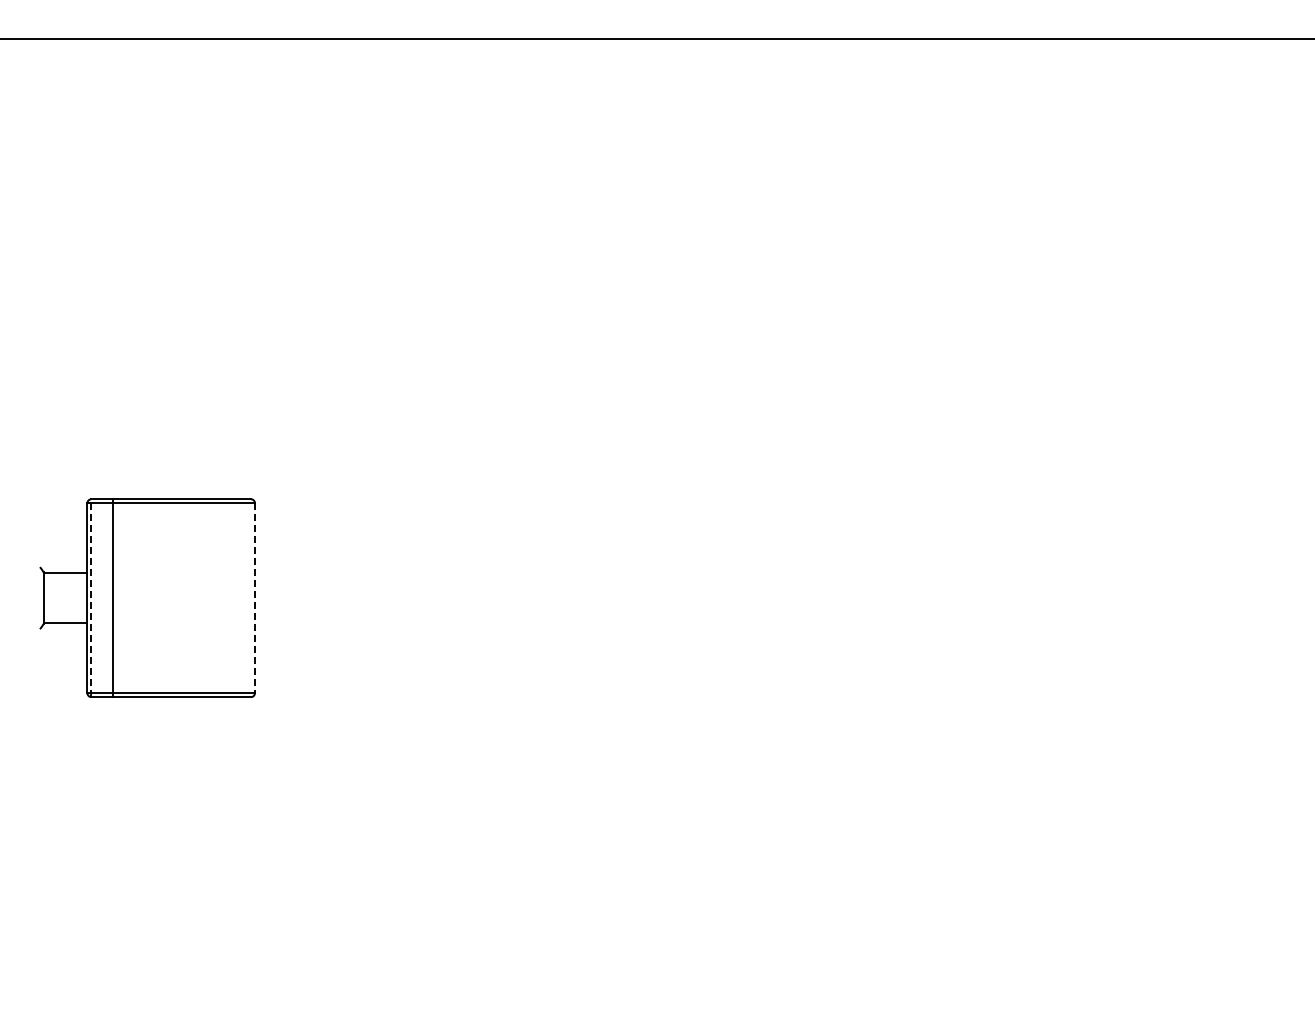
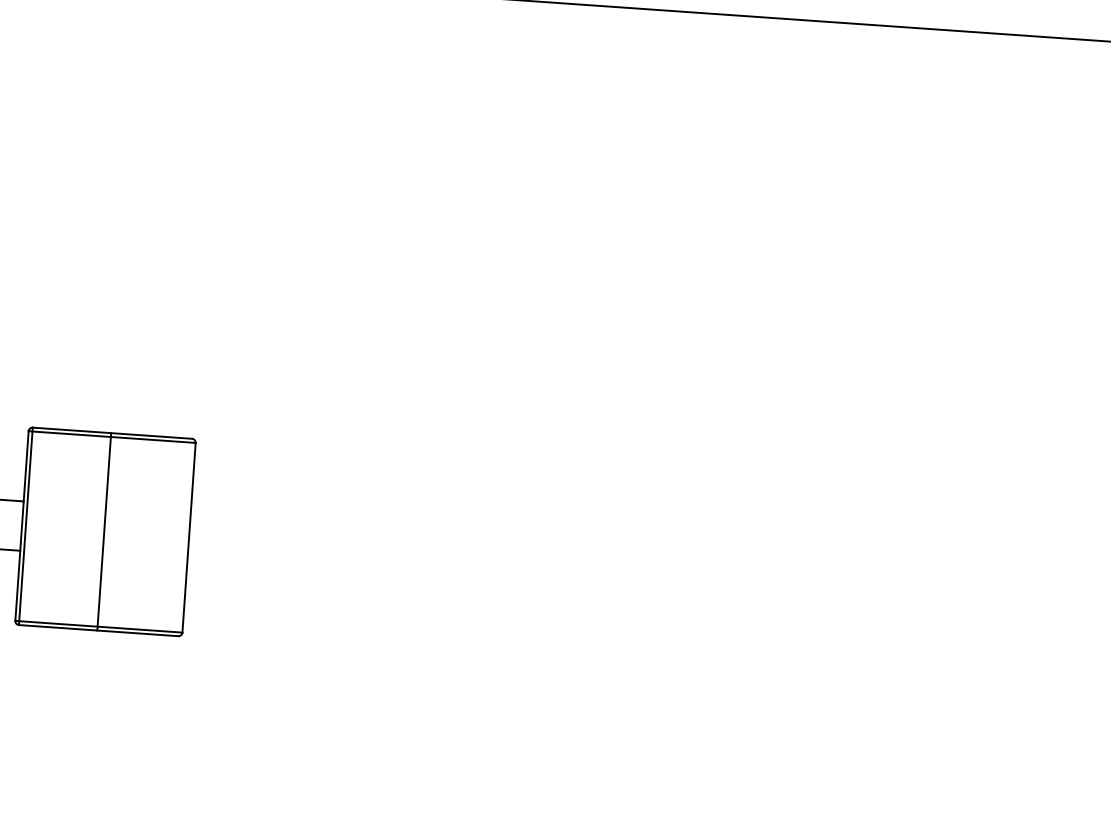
line: (91, 598) -> (26, 526), dashed -> solid
line: (112, 598) -> (103, 532), moved
line: (254, 598) -> (188, 538), dashed -> solid

